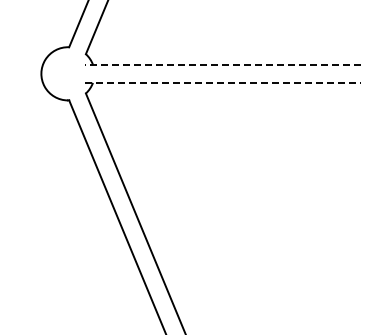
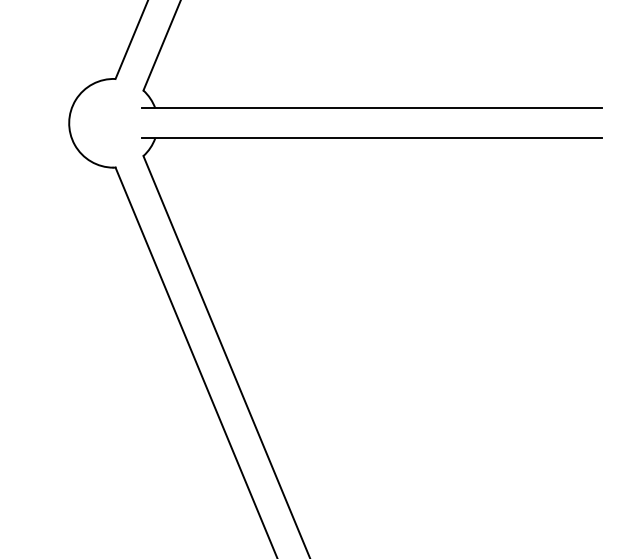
line: (222, 64) -> (371, 107), dashed -> solid
line: (222, 82) -> (371, 137), dashed -> solid

